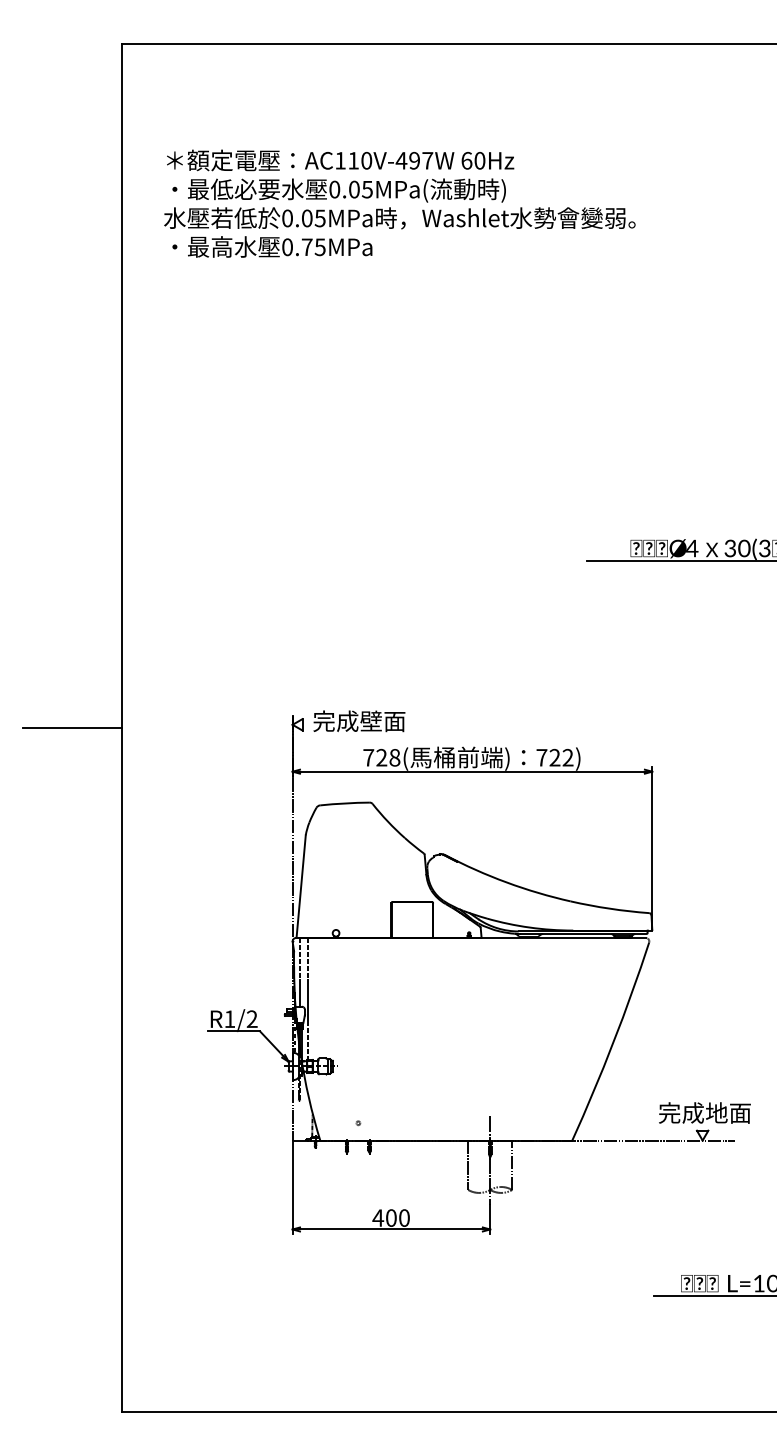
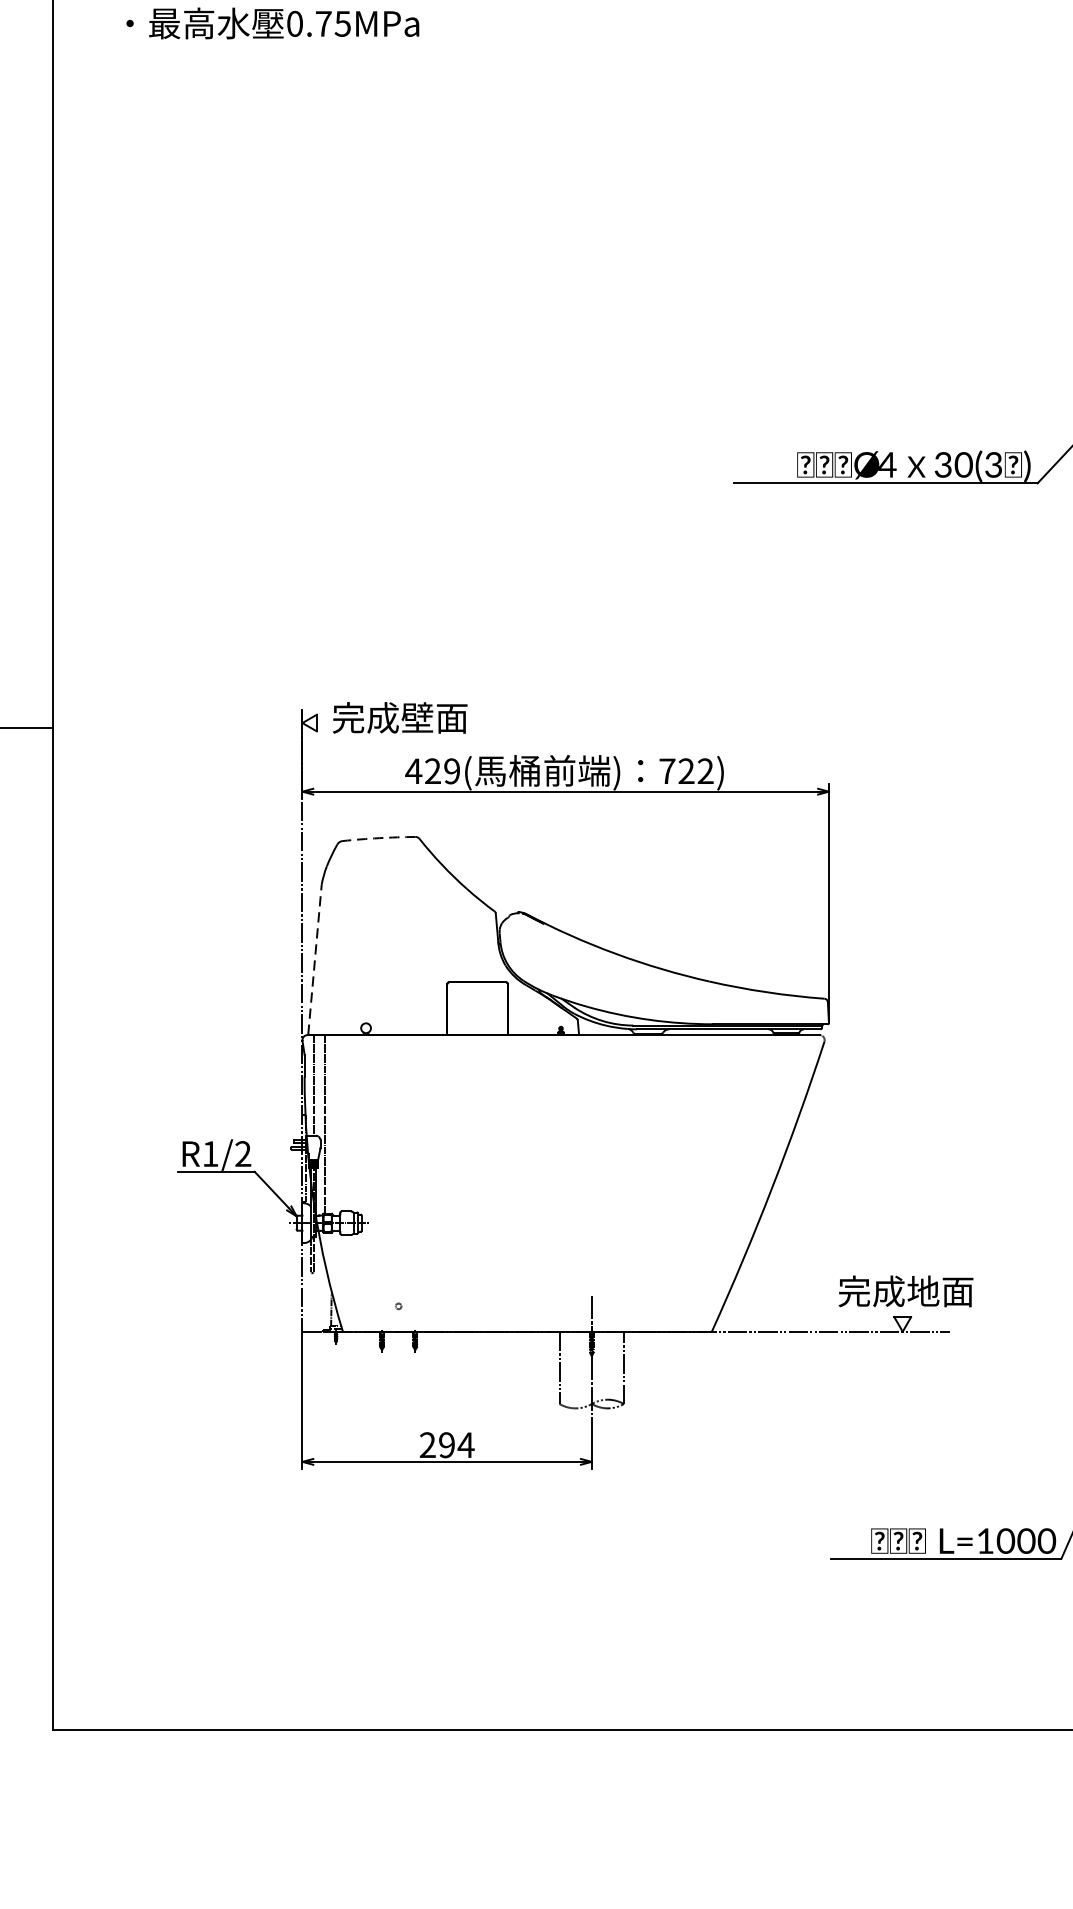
text: (381, 757) -> (432, 770), 728( -> 429(
arc: (345, 803) -> (379, 838), solid -> dashed
line: (301, 886) -> (315, 959), solid -> dashed
text: (391, 1217) -> (447, 1444), 400 -> 294

